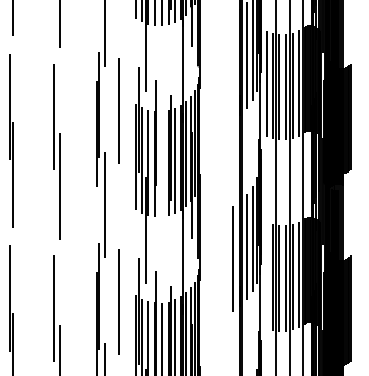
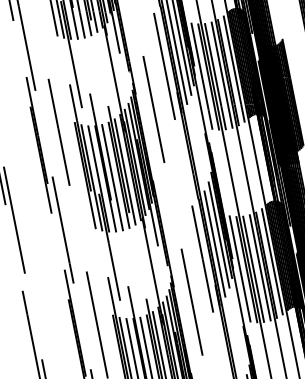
line: (232, 67) -> (164, 66), added
line: (214, 106) -> (154, 109), added
line: (161, 164) -> (112, 178), added
line: (266, 275) -> (239, 268), added
line: (214, 298) -> (192, 302), added

